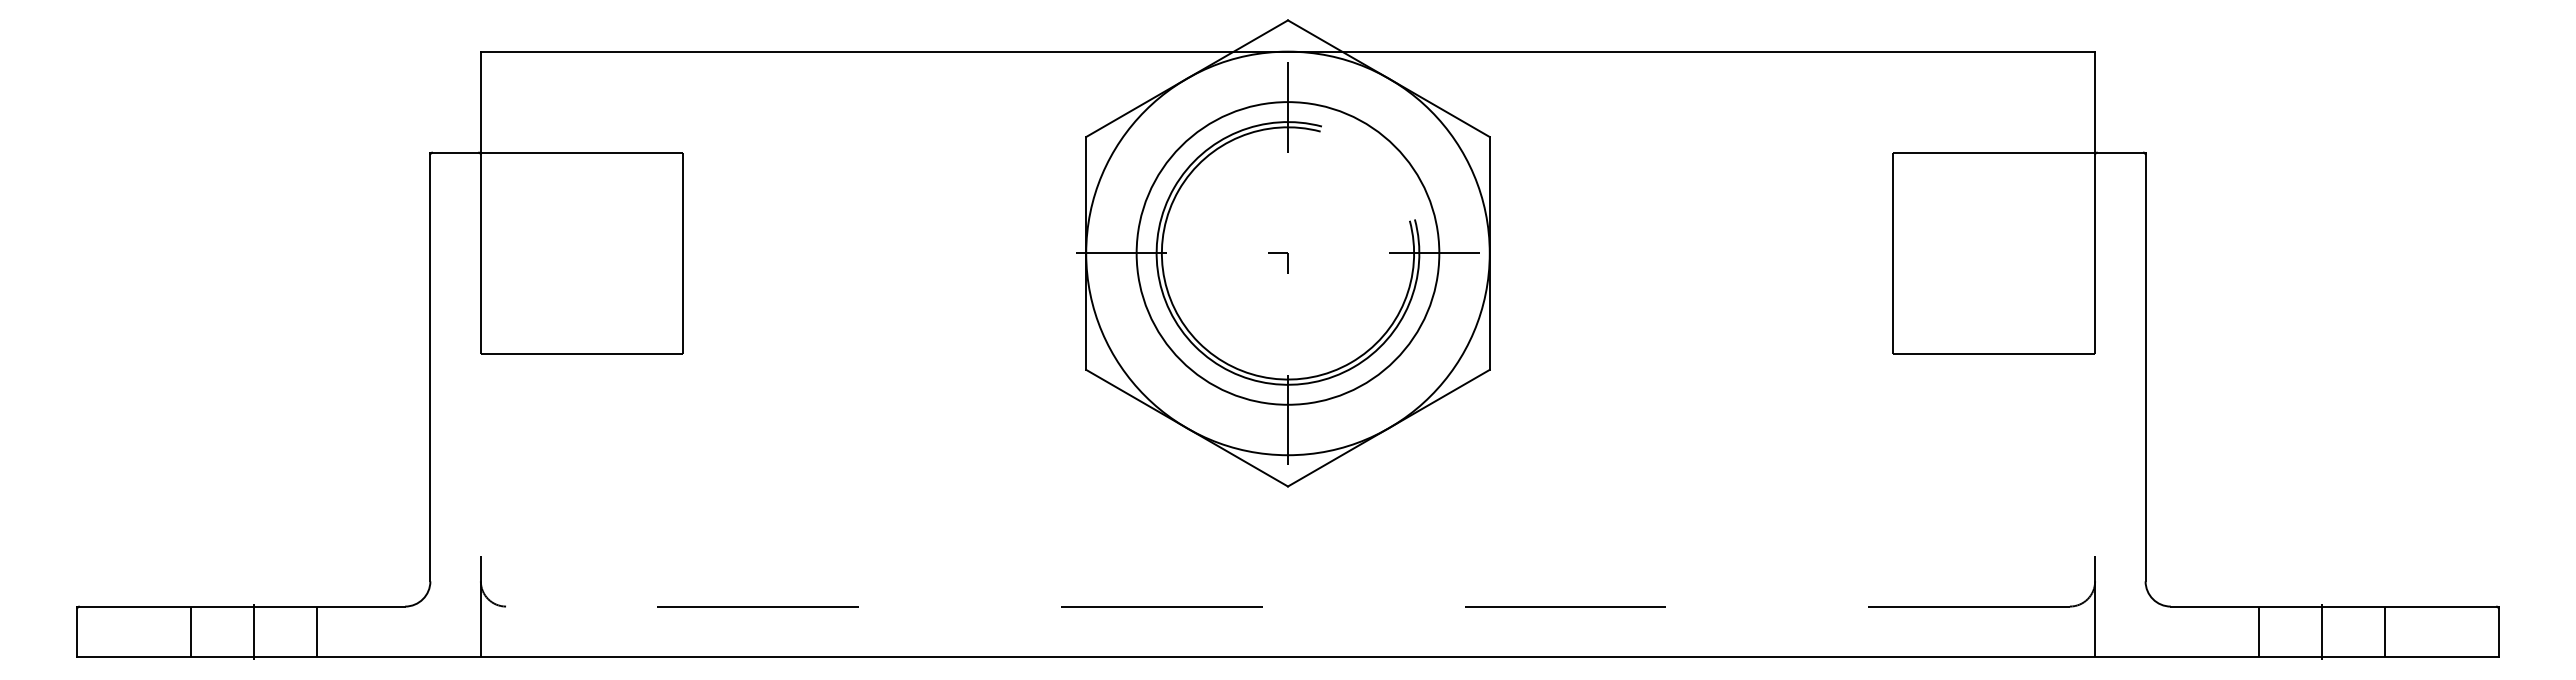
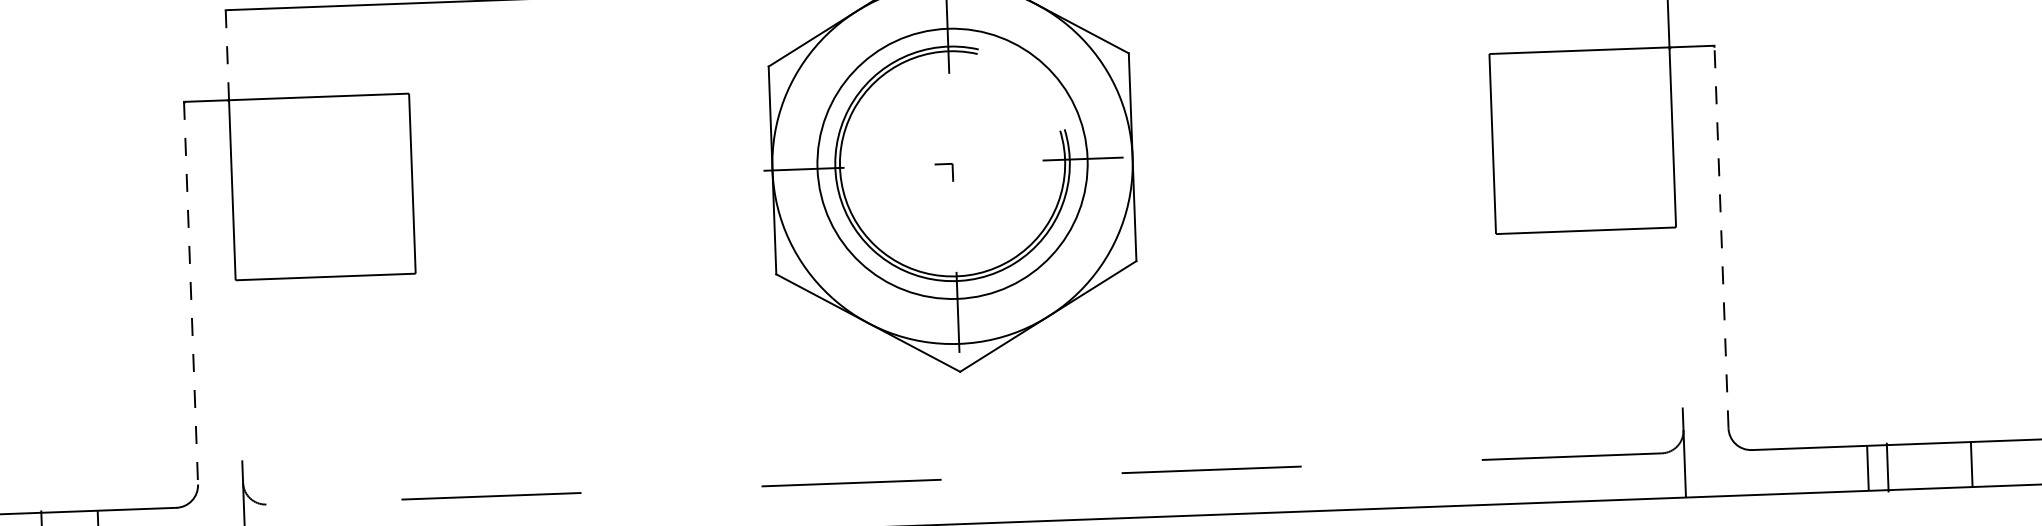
line: (480, 102) -> (227, 55), solid -> dashed
line: (2145, 366) -> (1721, 236), solid -> dashed
line: (430, 367) -> (191, 293), solid -> dashed
line: (2258, 631) -> (1867, 468), moved
line: (2385, 631) -> (1971, 464), moved

